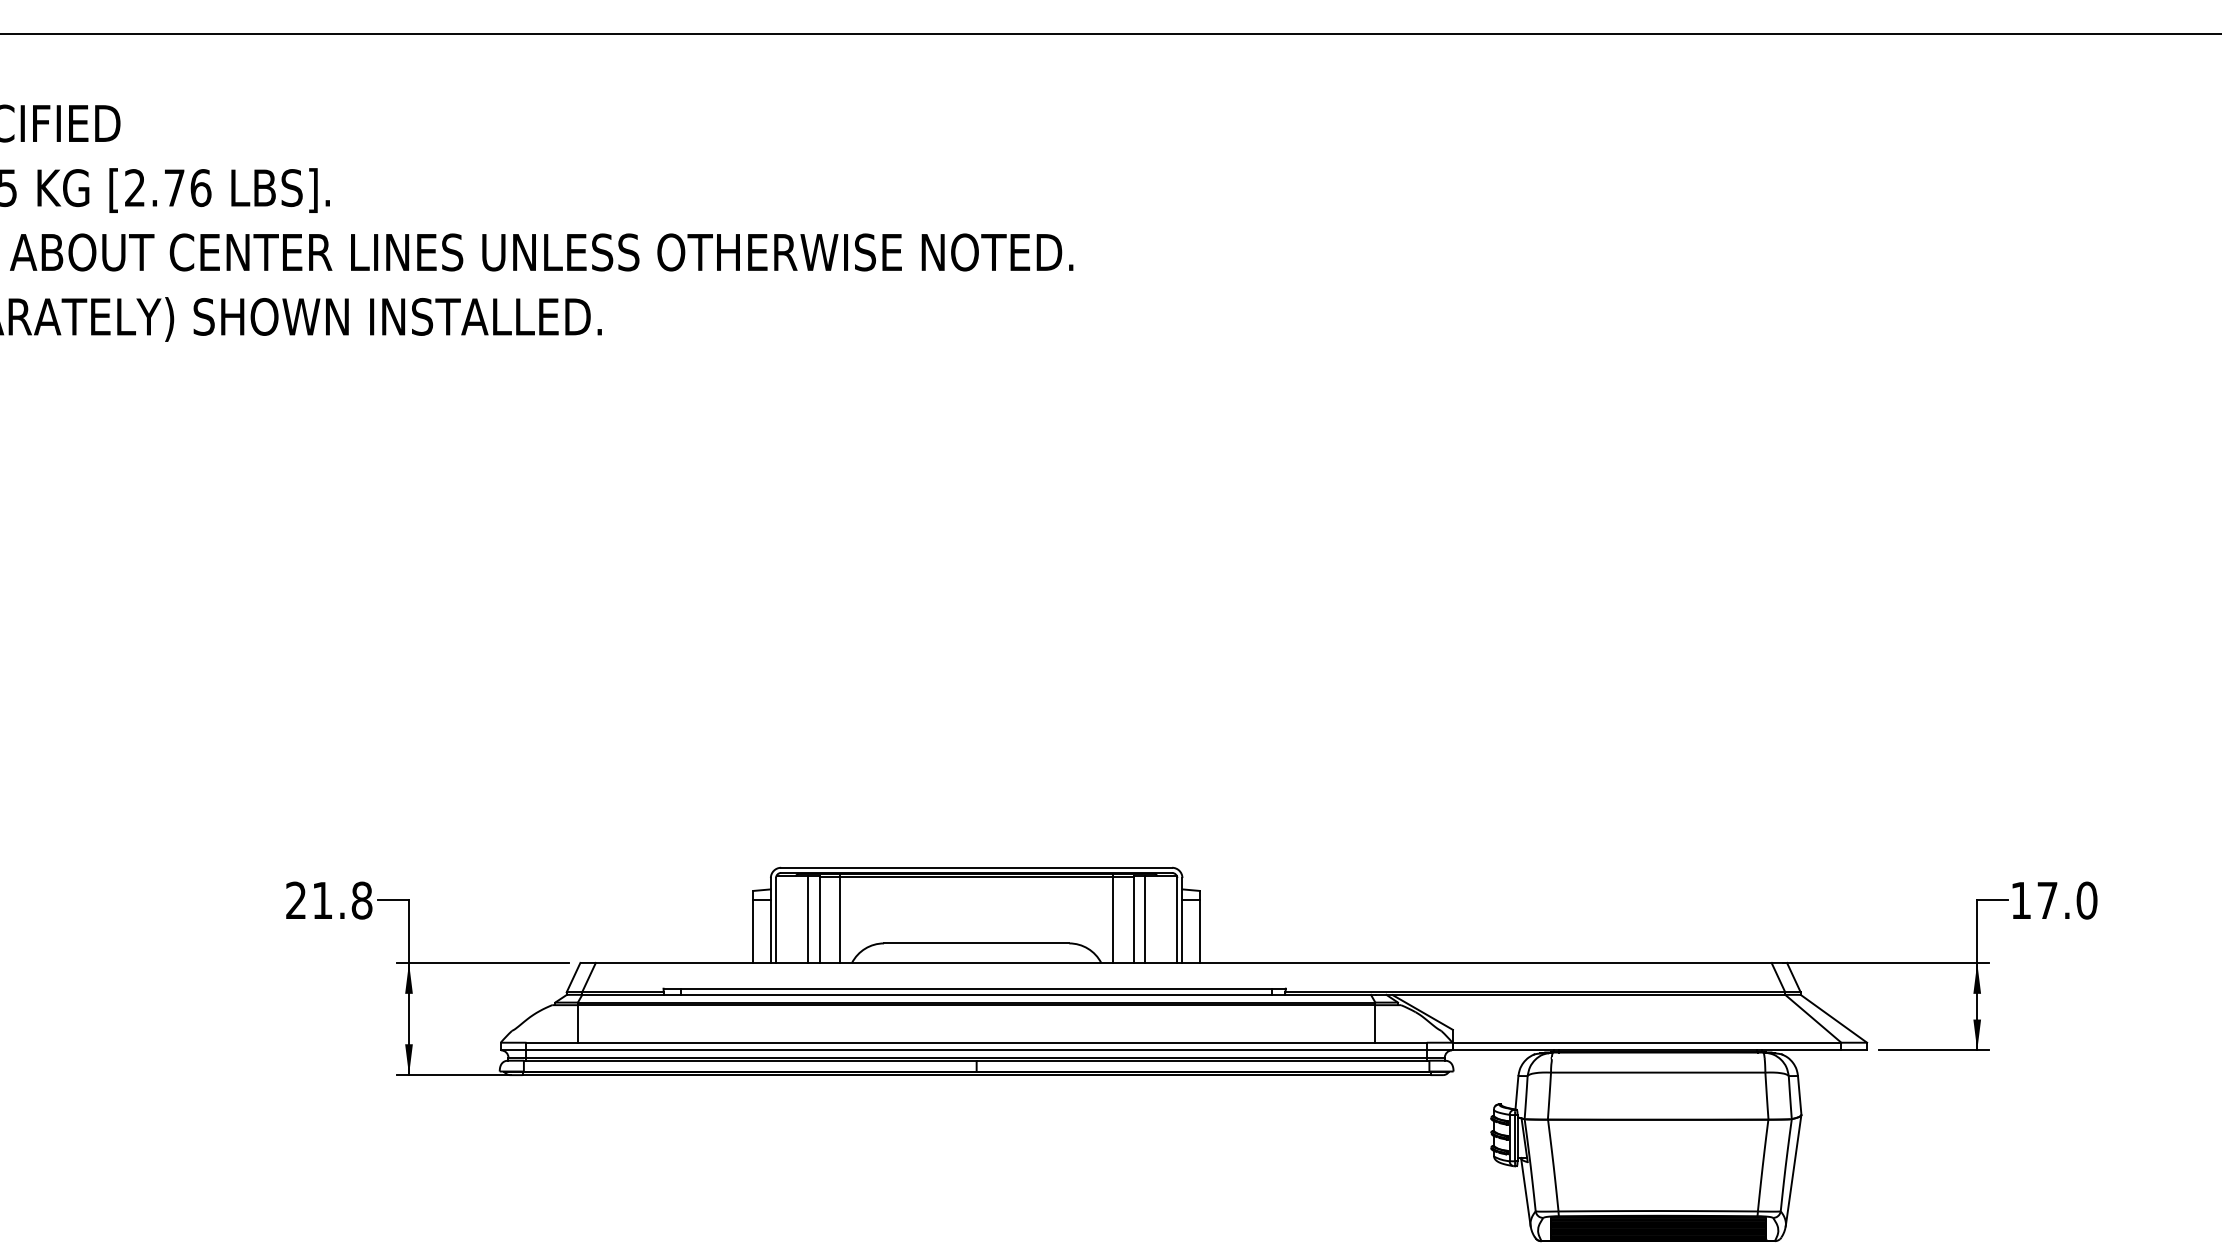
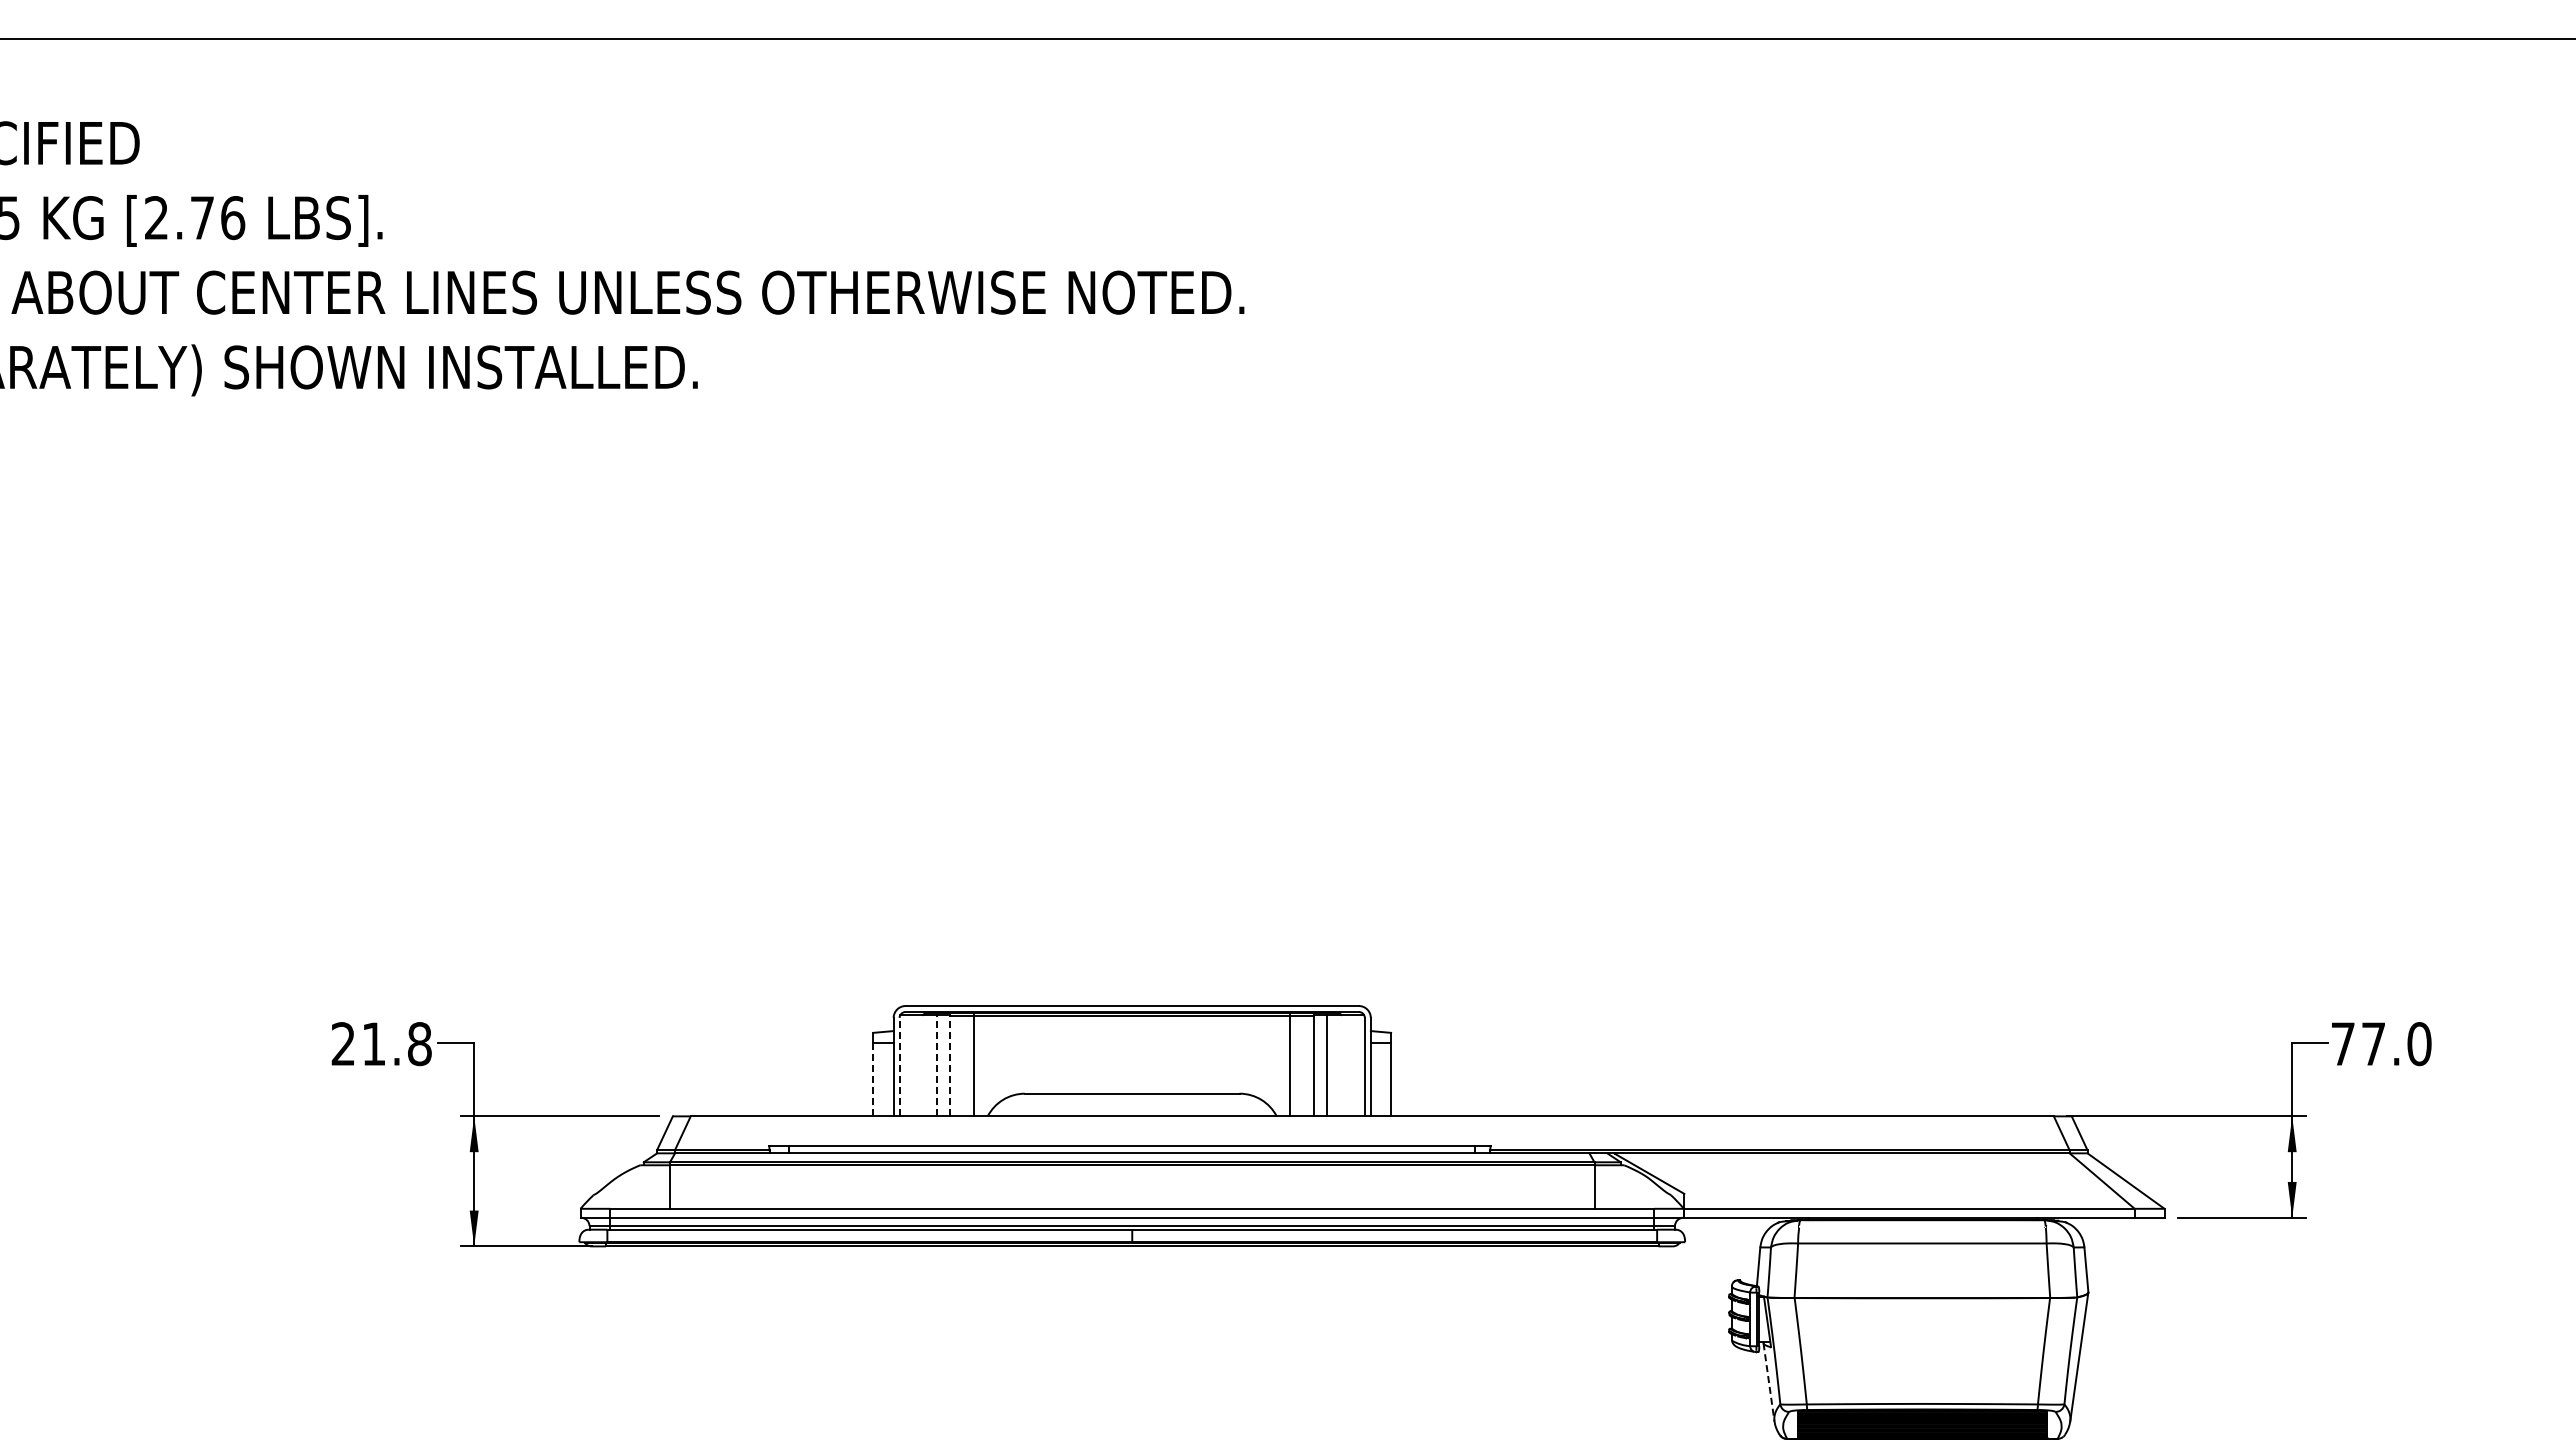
text: (2021, 900) -> (2343, 1043), 17.0 -> 77.0
line: (775, 919) -> (899, 1066), solid -> dashed
line: (808, 919) -> (937, 1065), solid -> dashed
line: (819, 919) -> (950, 1065), solid -> dashed
line: (753, 931) -> (873, 1079), solid -> dashed
line: (1526, 1192) -> (1769, 1382), solid -> dashed

